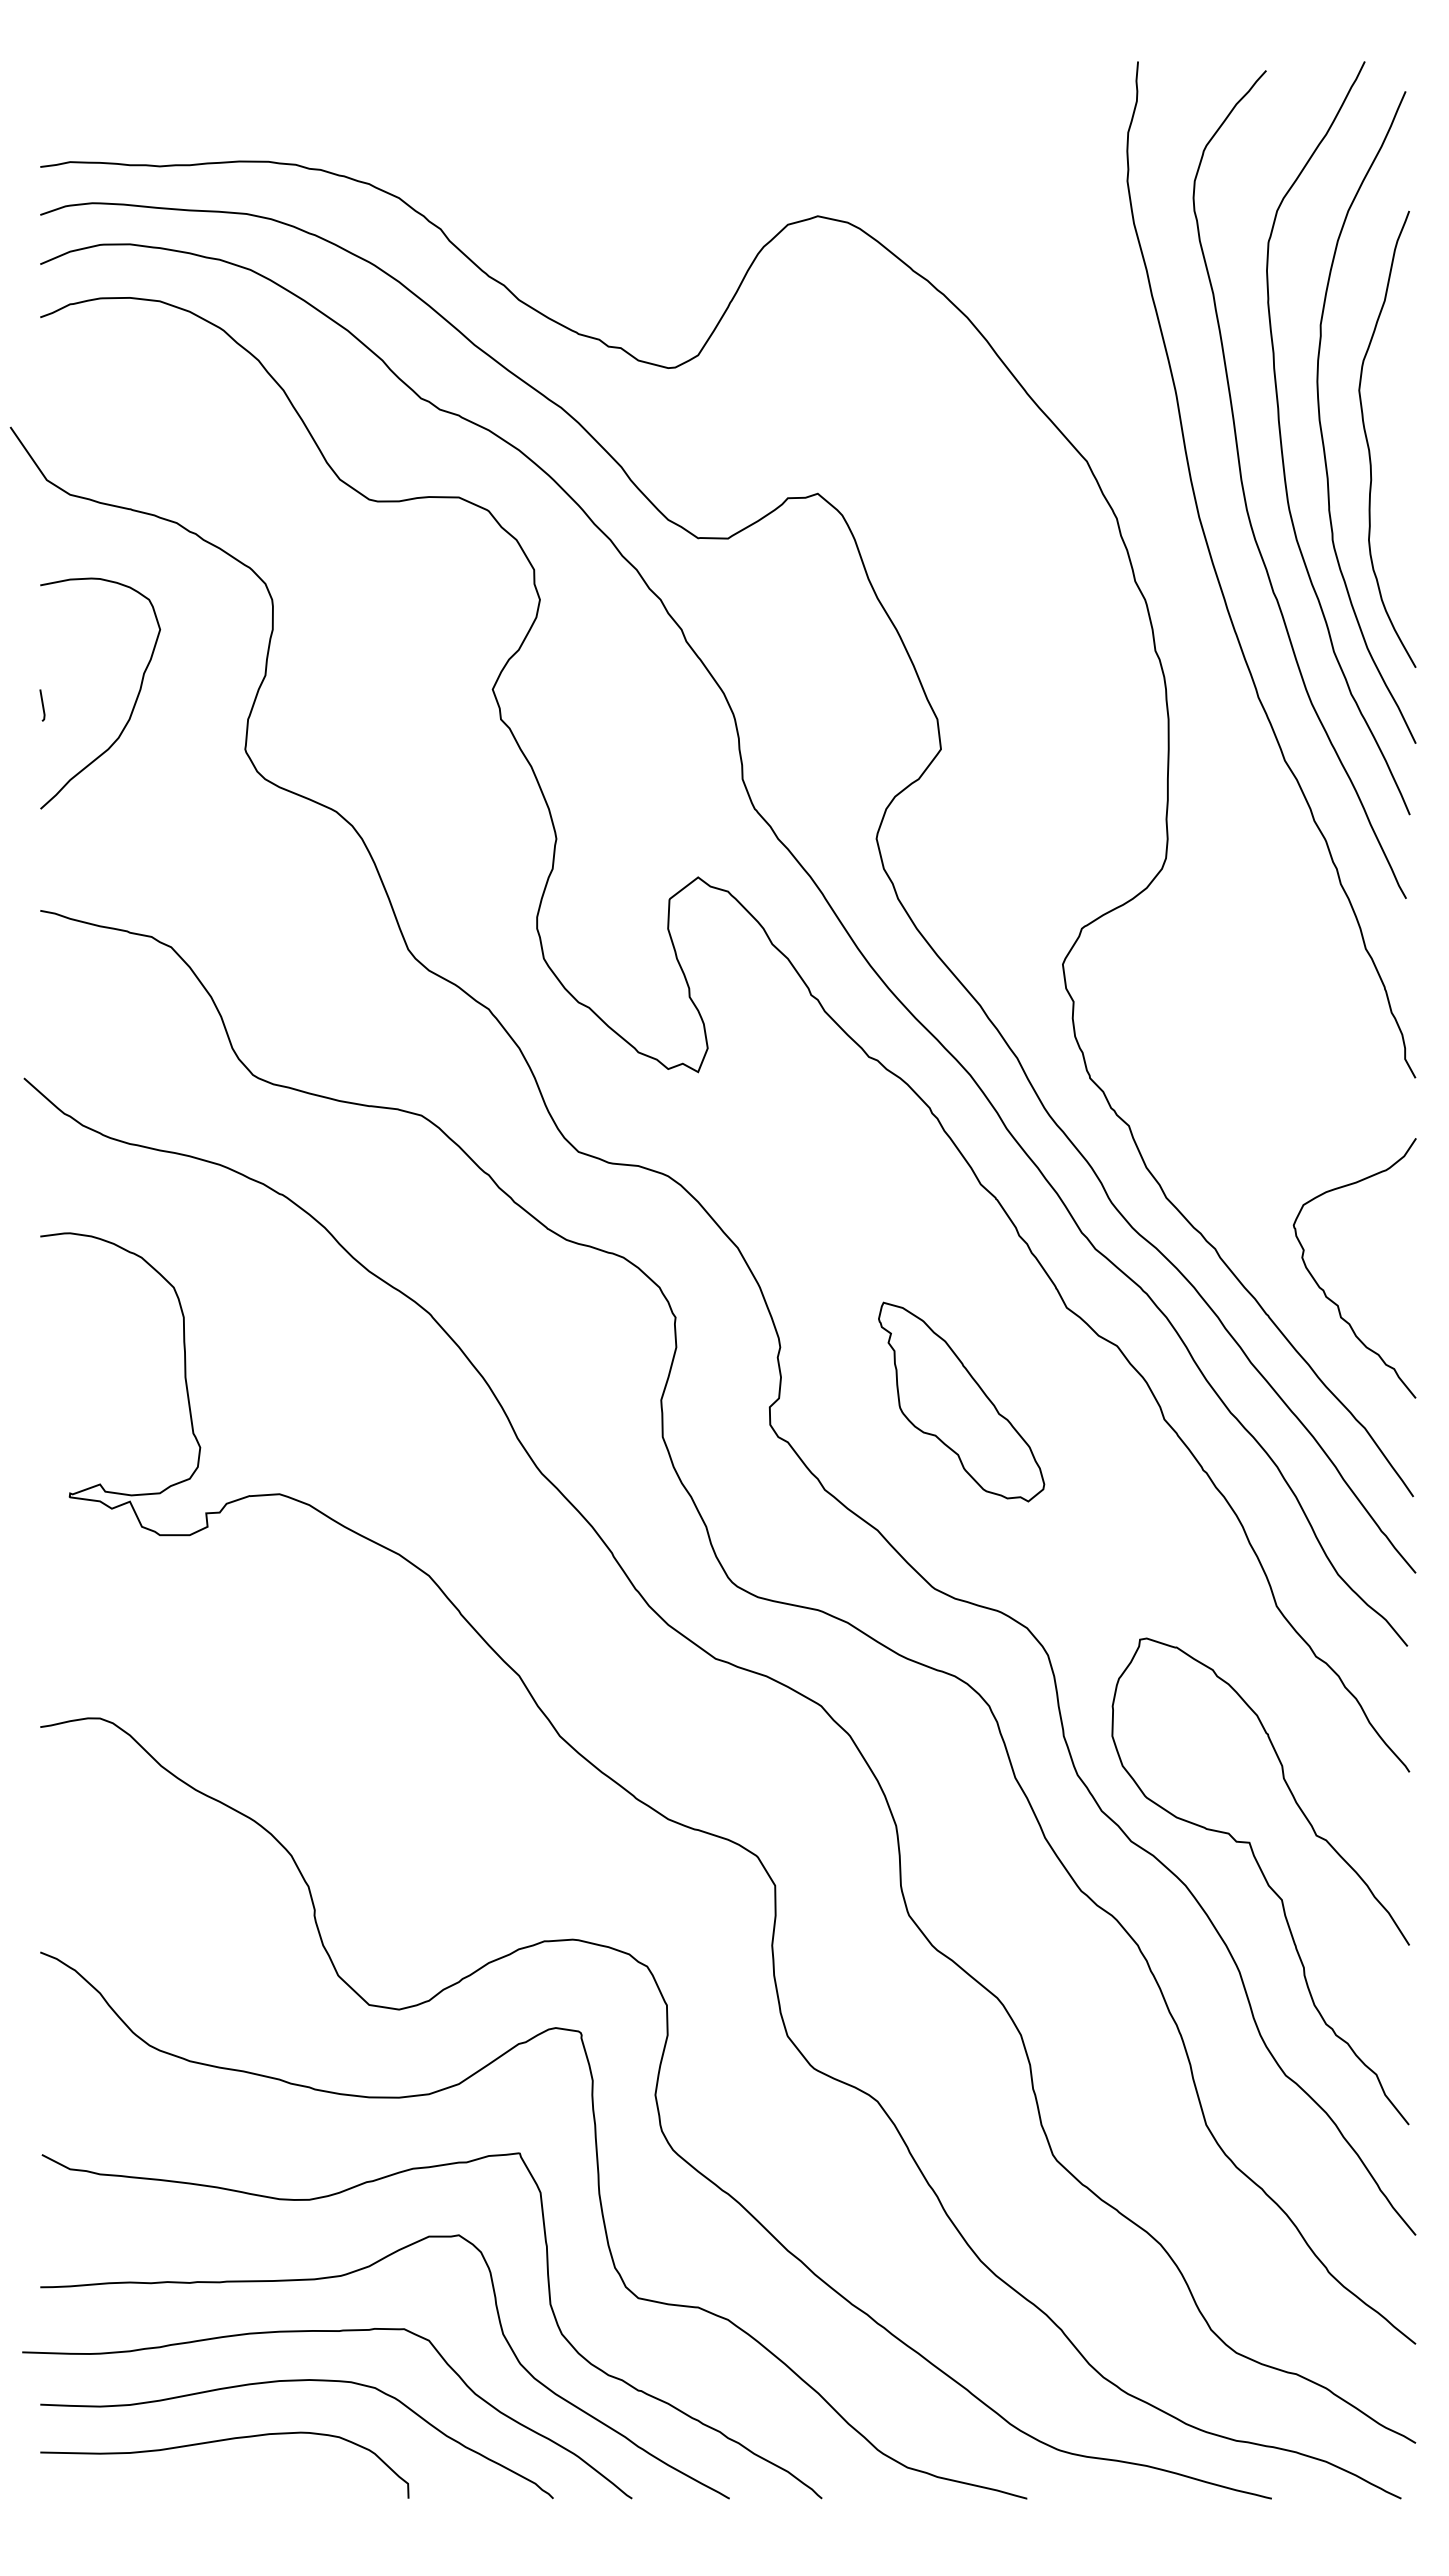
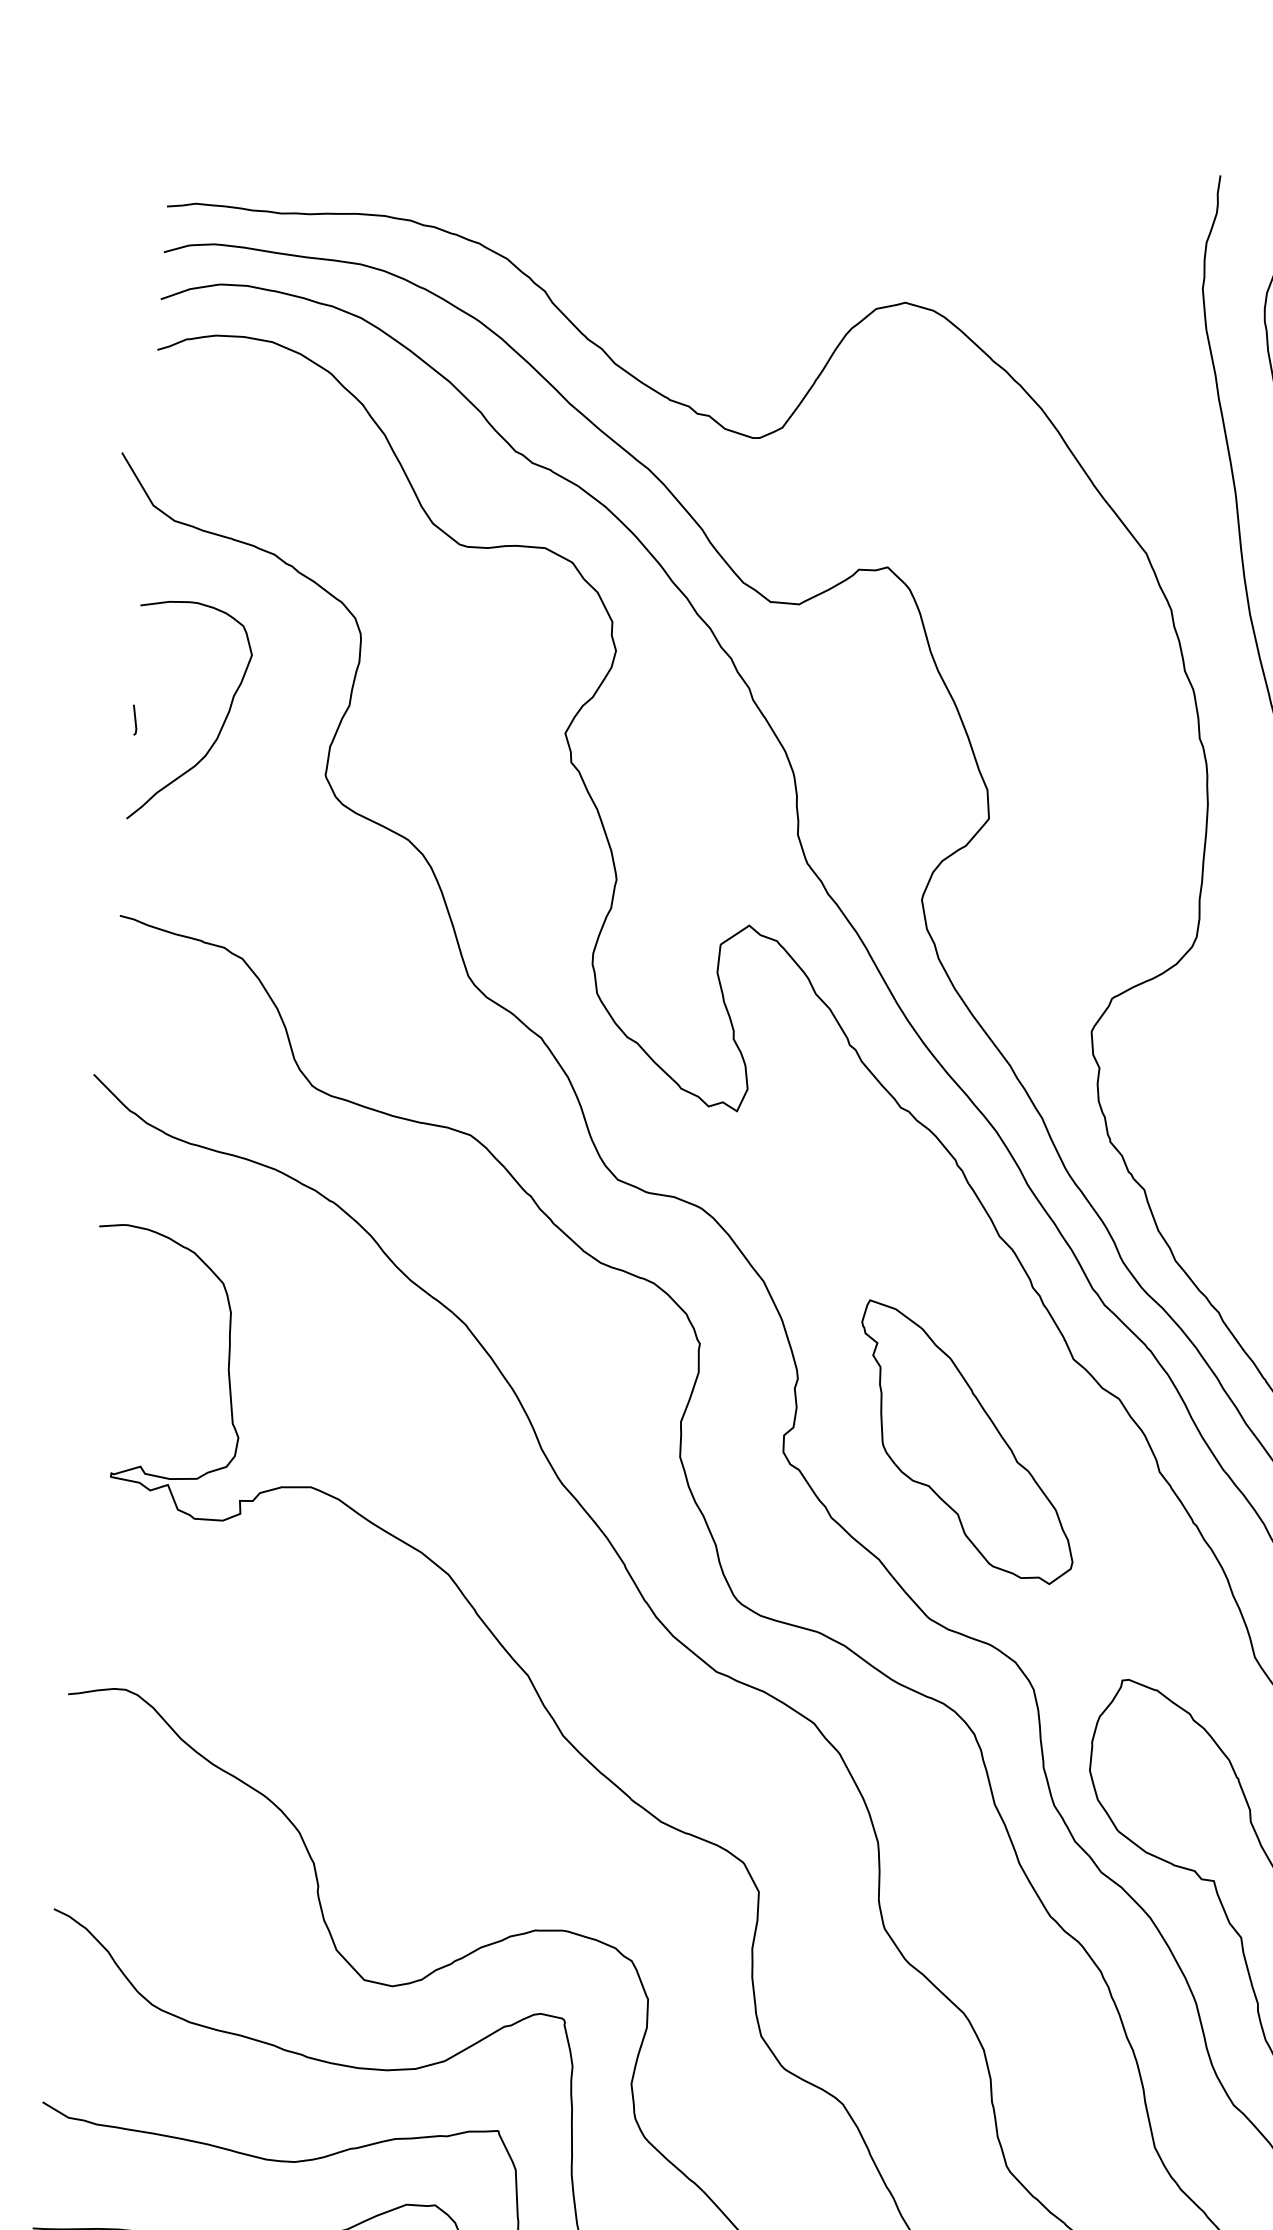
part: (961, 1401) -> (967, 1442), size x1.43

